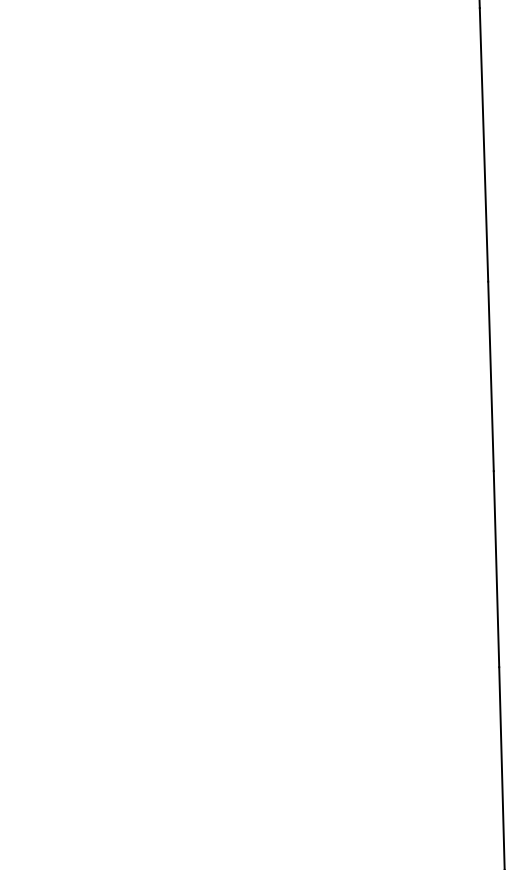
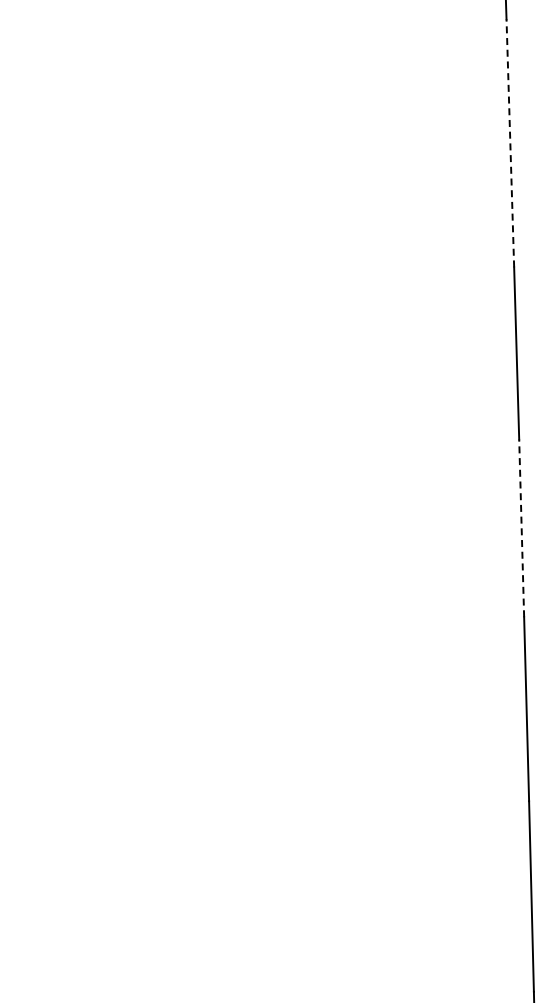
line: (484, 143) -> (510, 142), solid -> dashed
line: (496, 569) -> (521, 528), solid -> dashed

